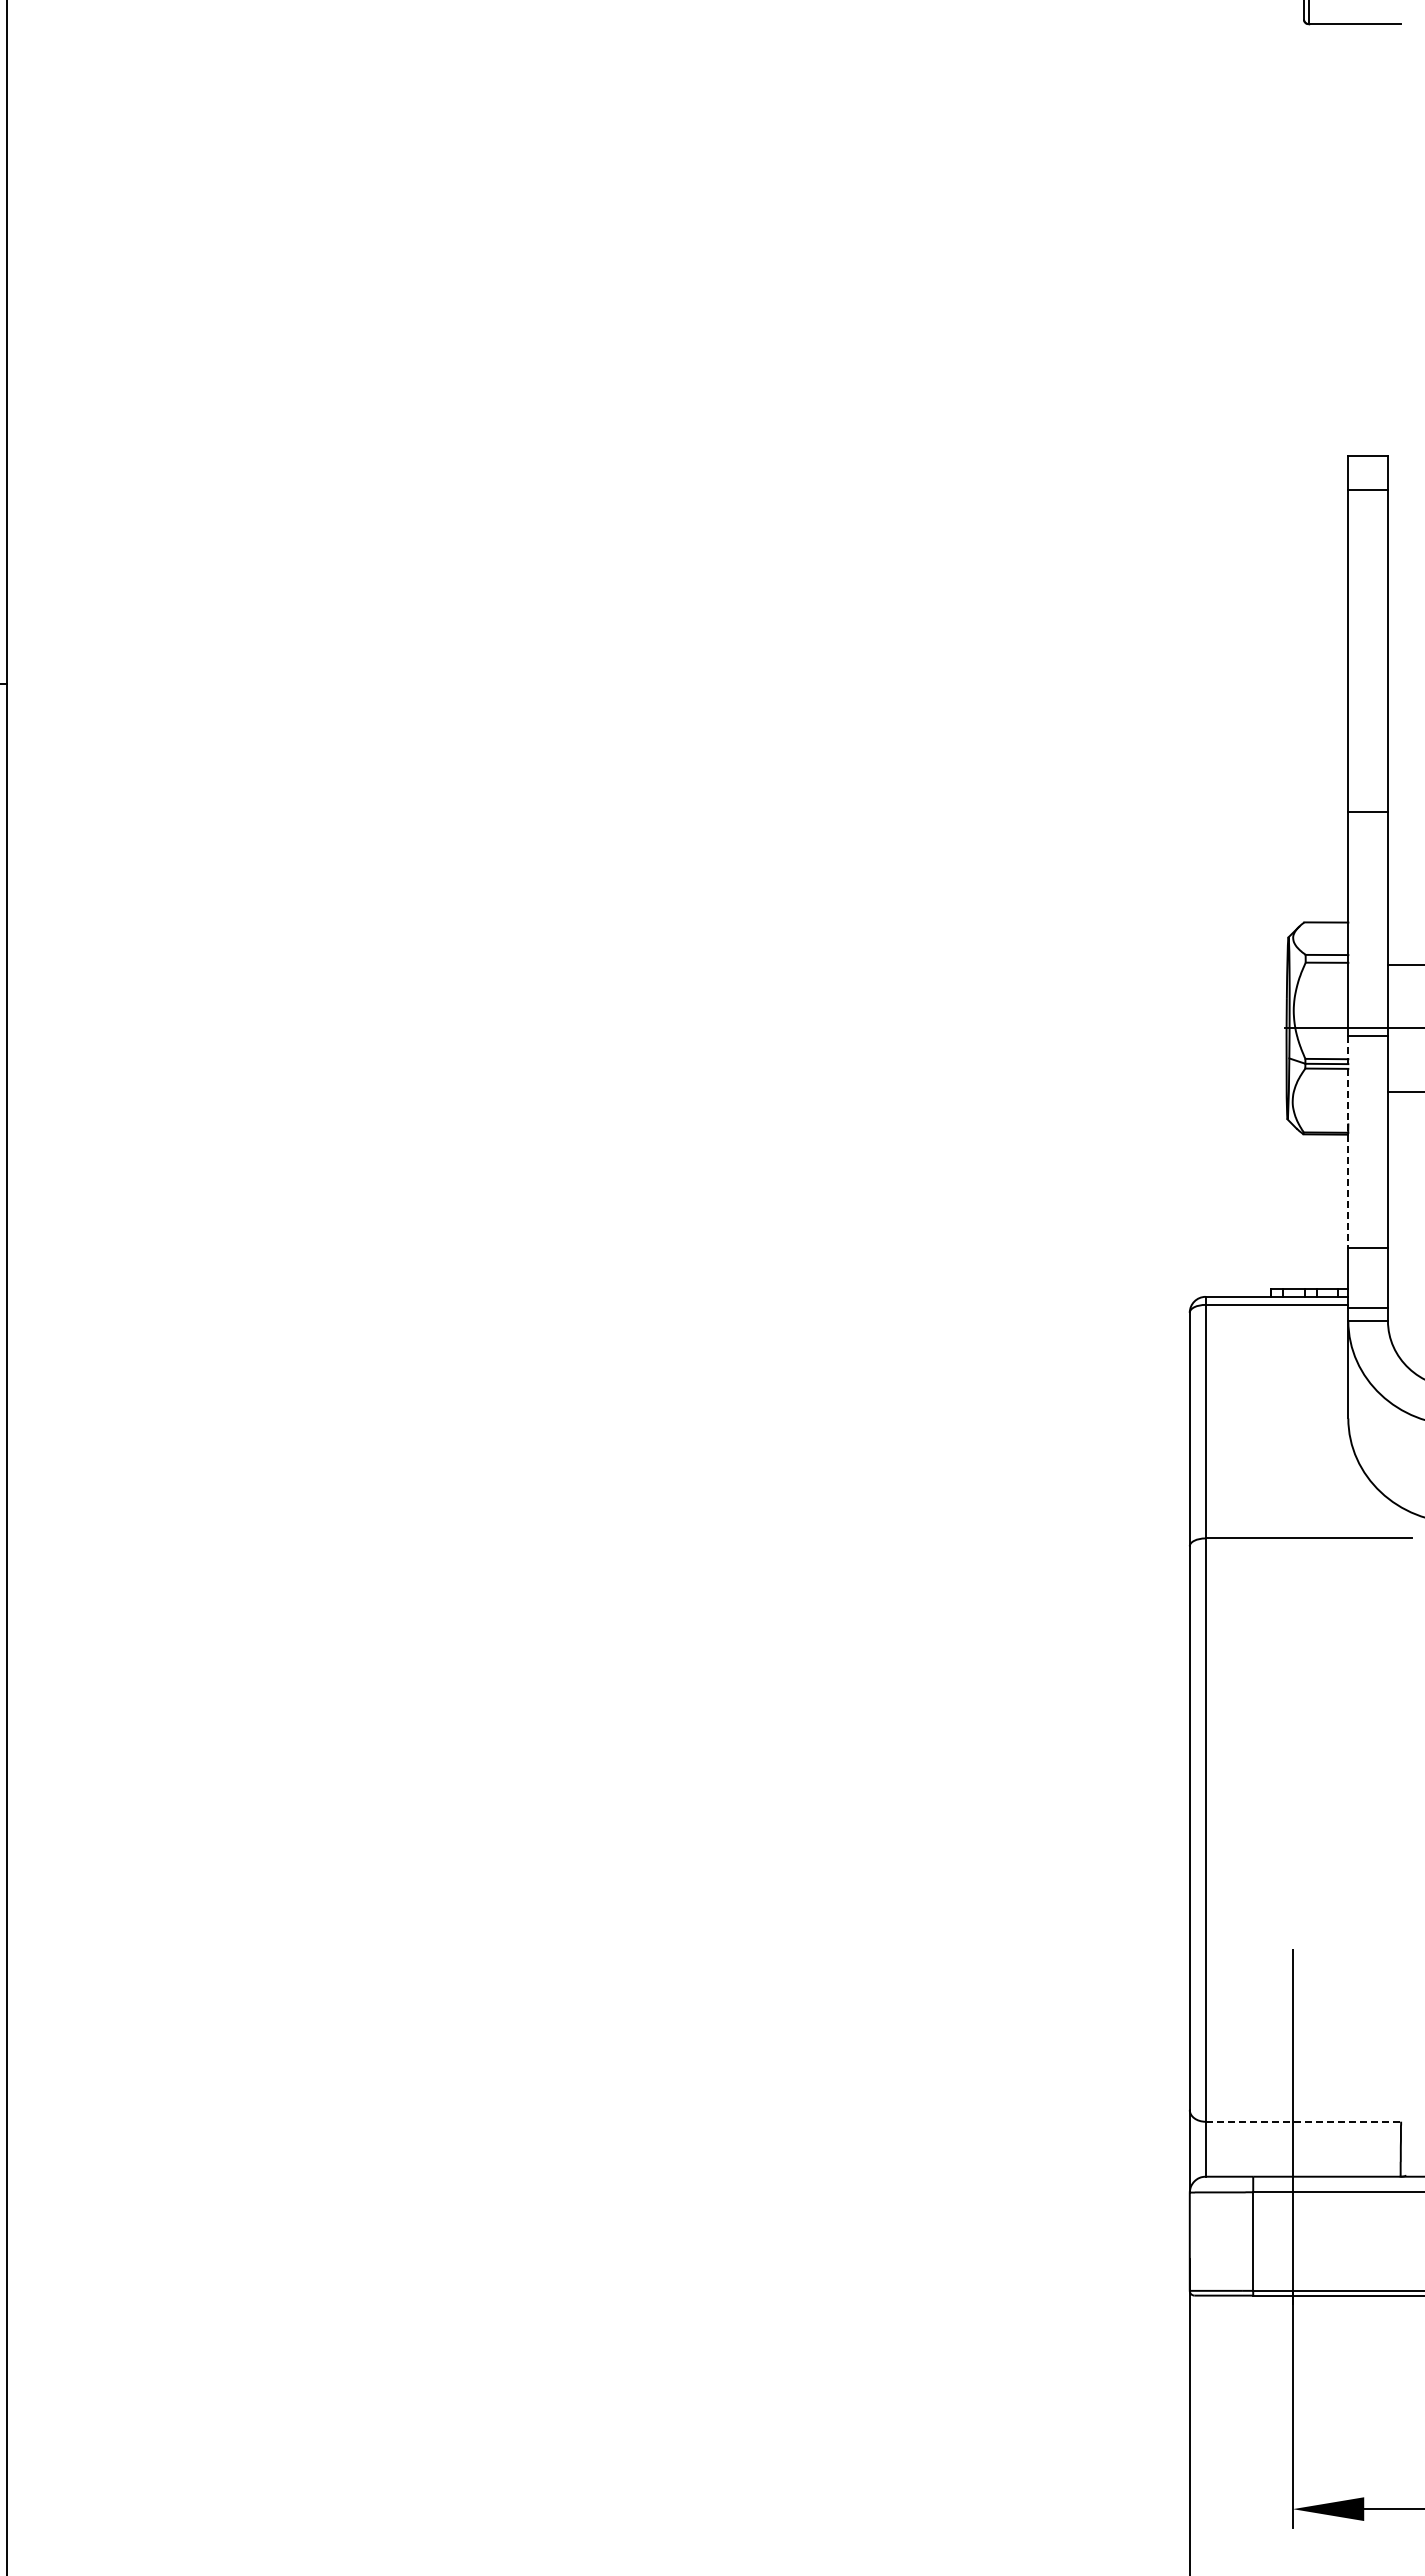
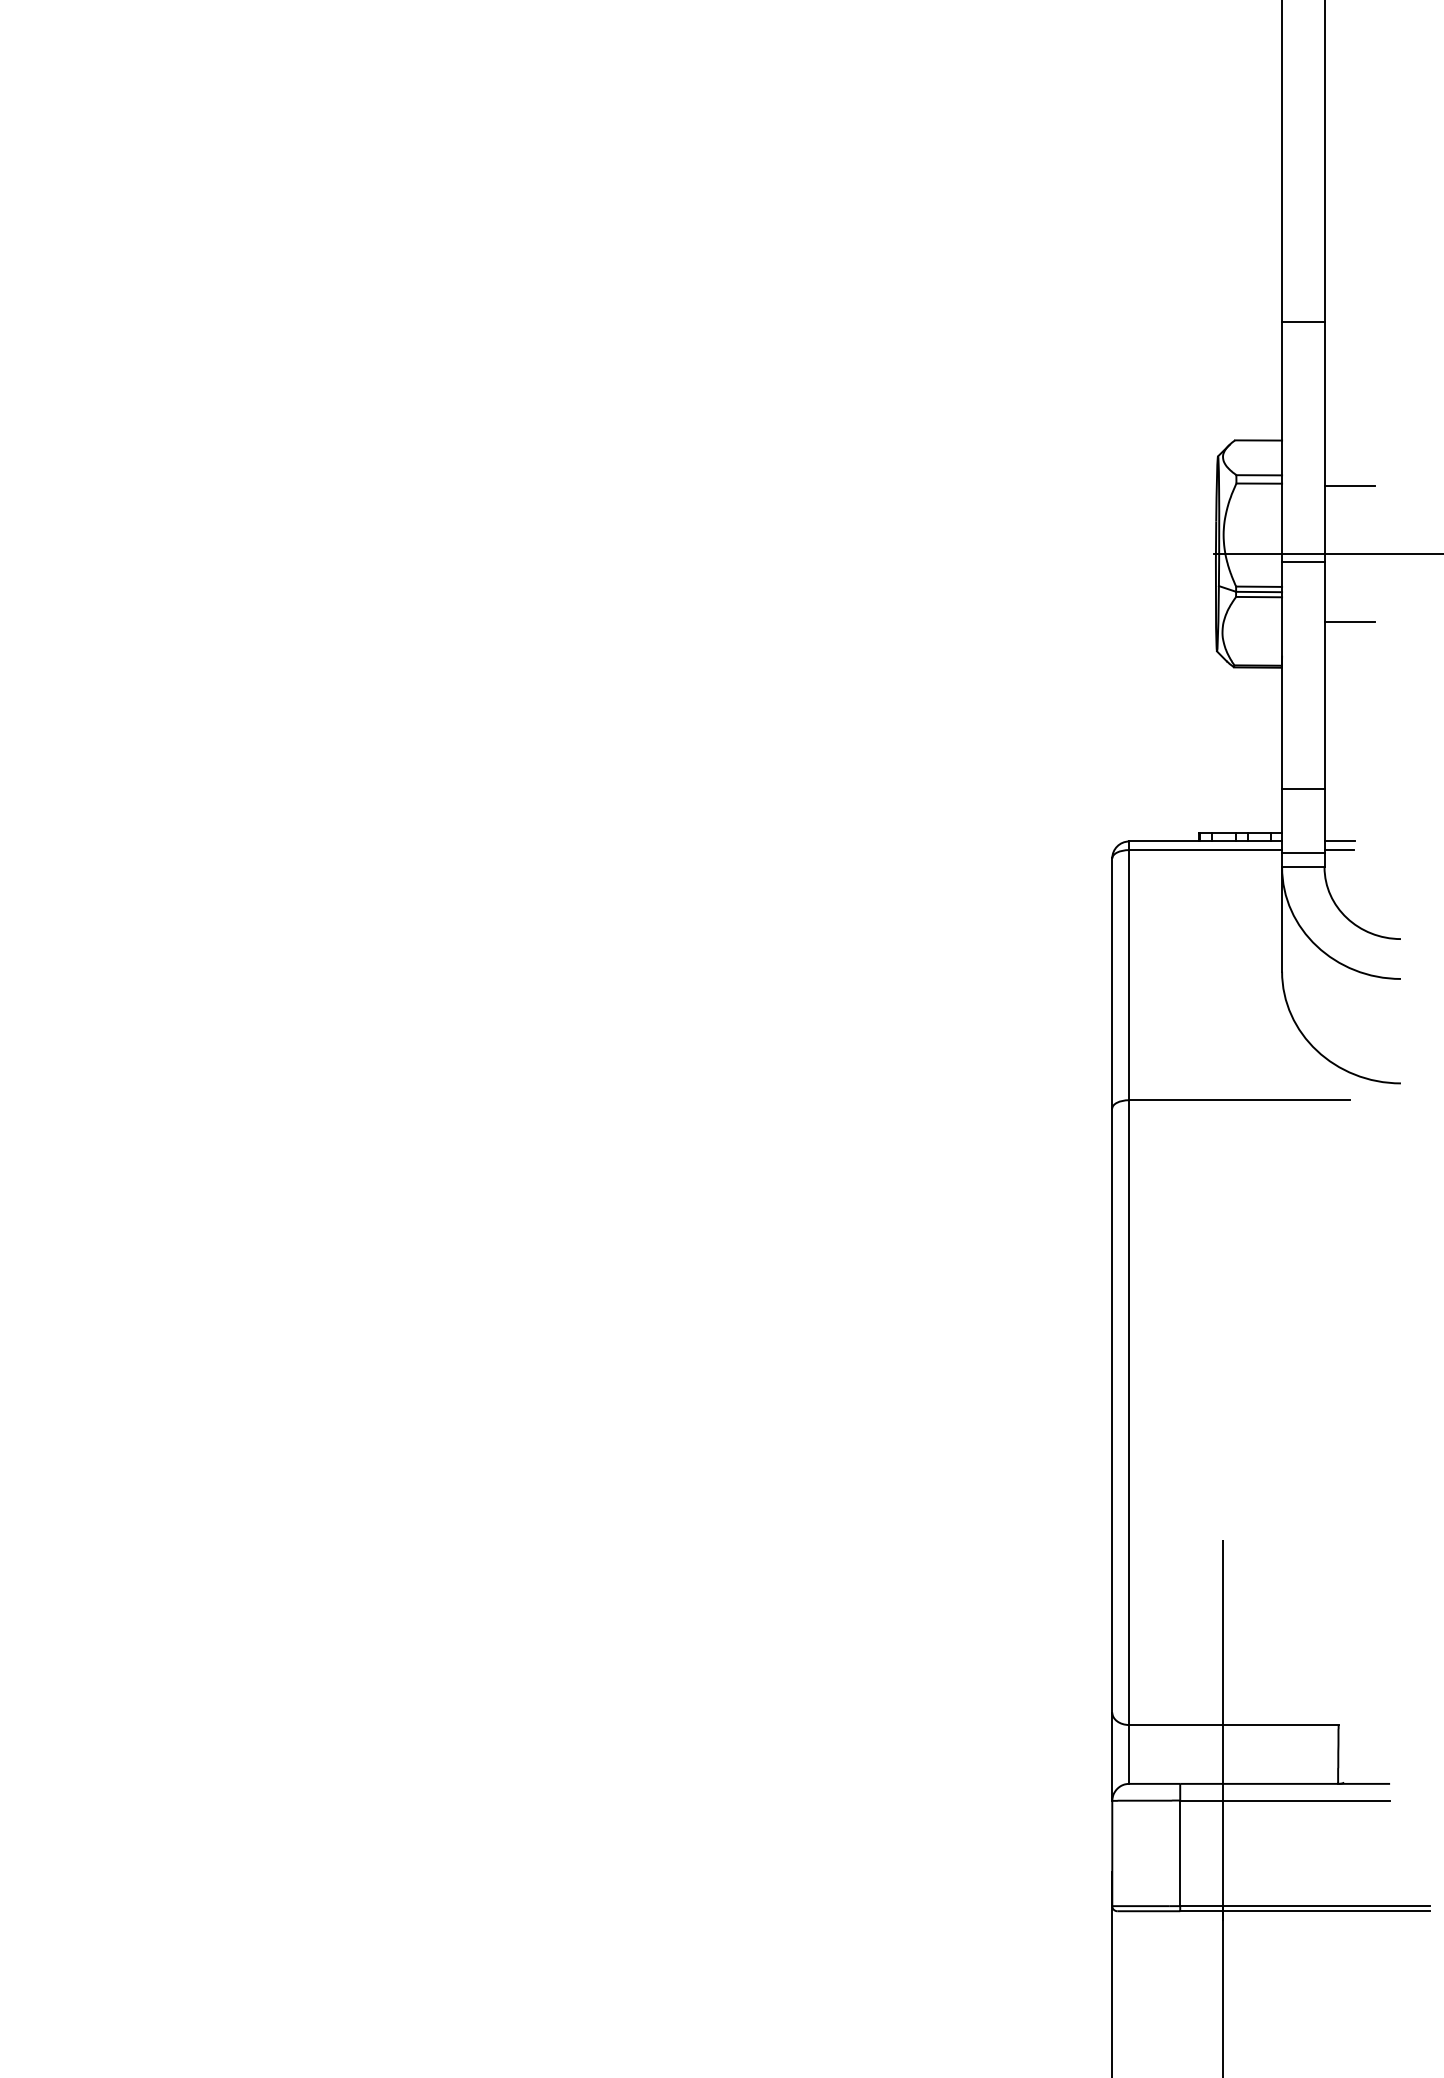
line: (1348, 1142) -> (1282, 676), dashed -> solid
line: (1401, 1296) -> (1339, 841), added
line: (1401, 1304) -> (1339, 849), added
line: (1303, 2121) -> (1234, 1724), dashed -> solid

